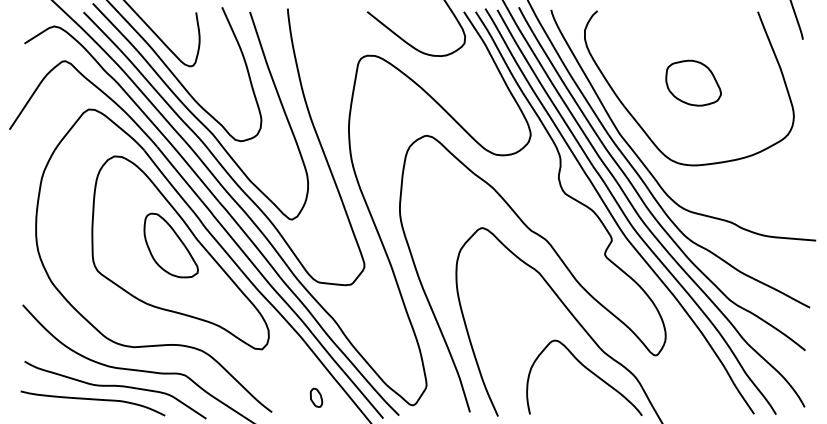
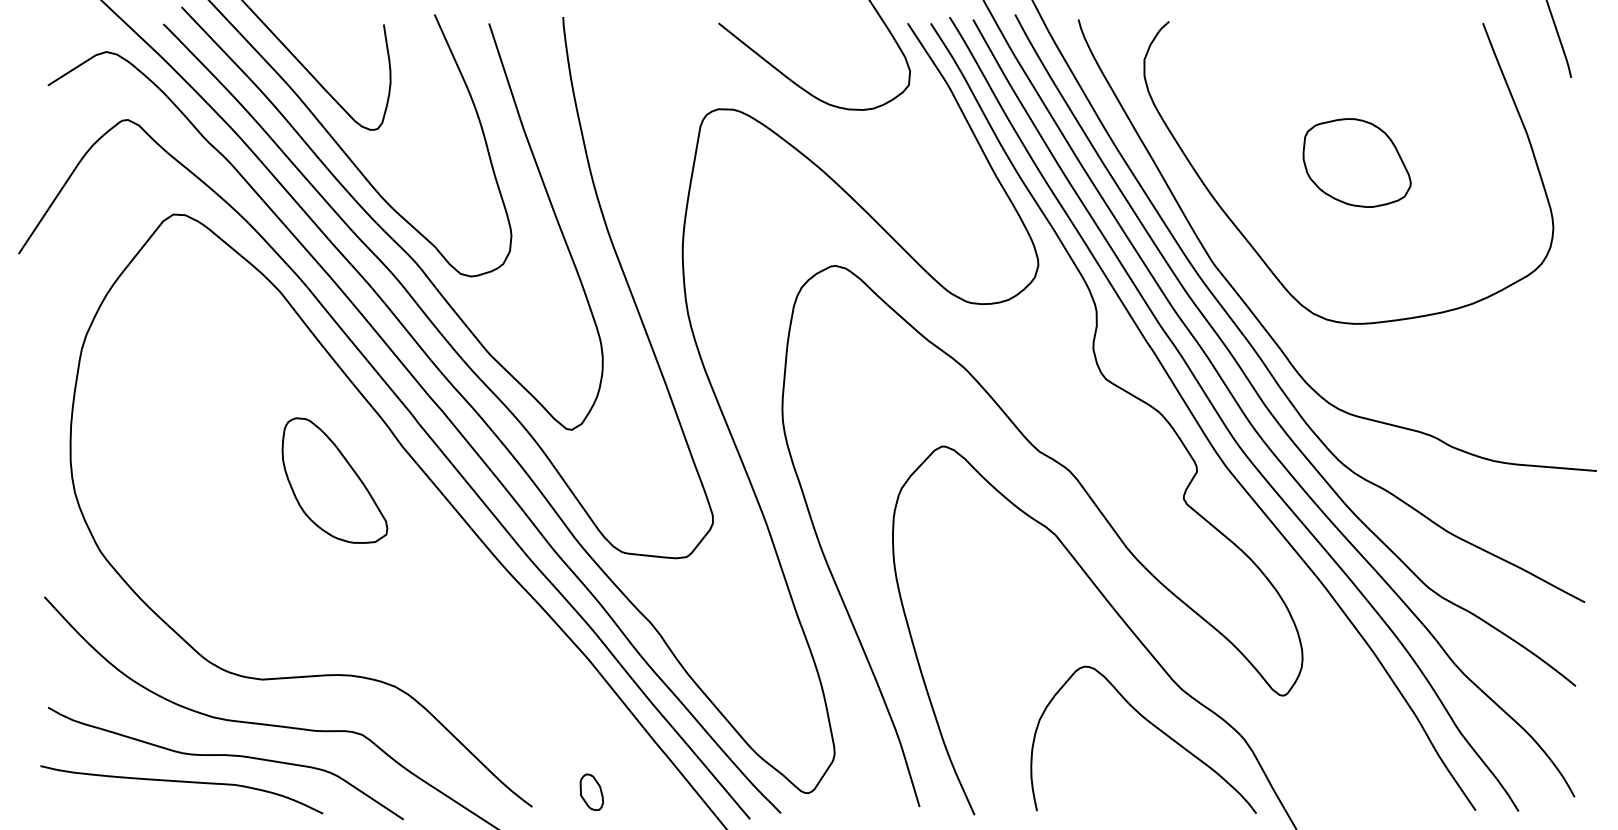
part: (180, 252) -> (353, 494), removed
part: (316, 397) -> (591, 791), moved

